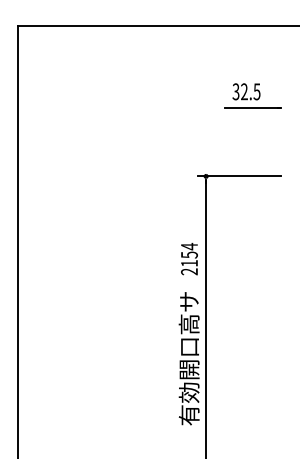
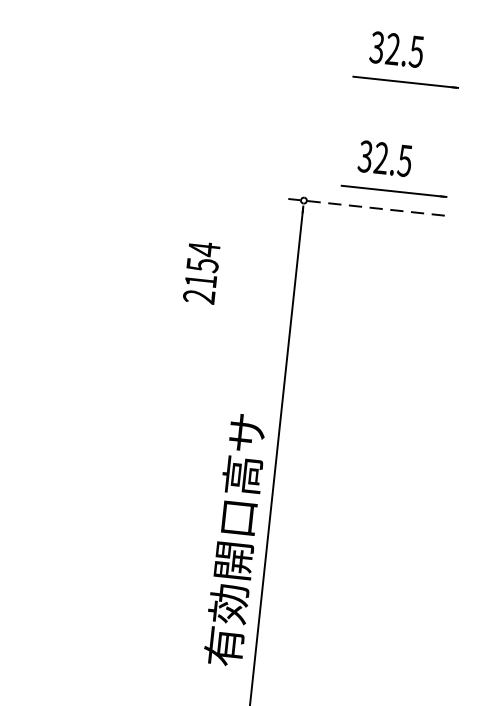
part: (252, 153) -> (395, 166), added
line: (239, 176) -> (366, 207), solid -> dashed
text: (189, 259) -> (201, 273), moved

